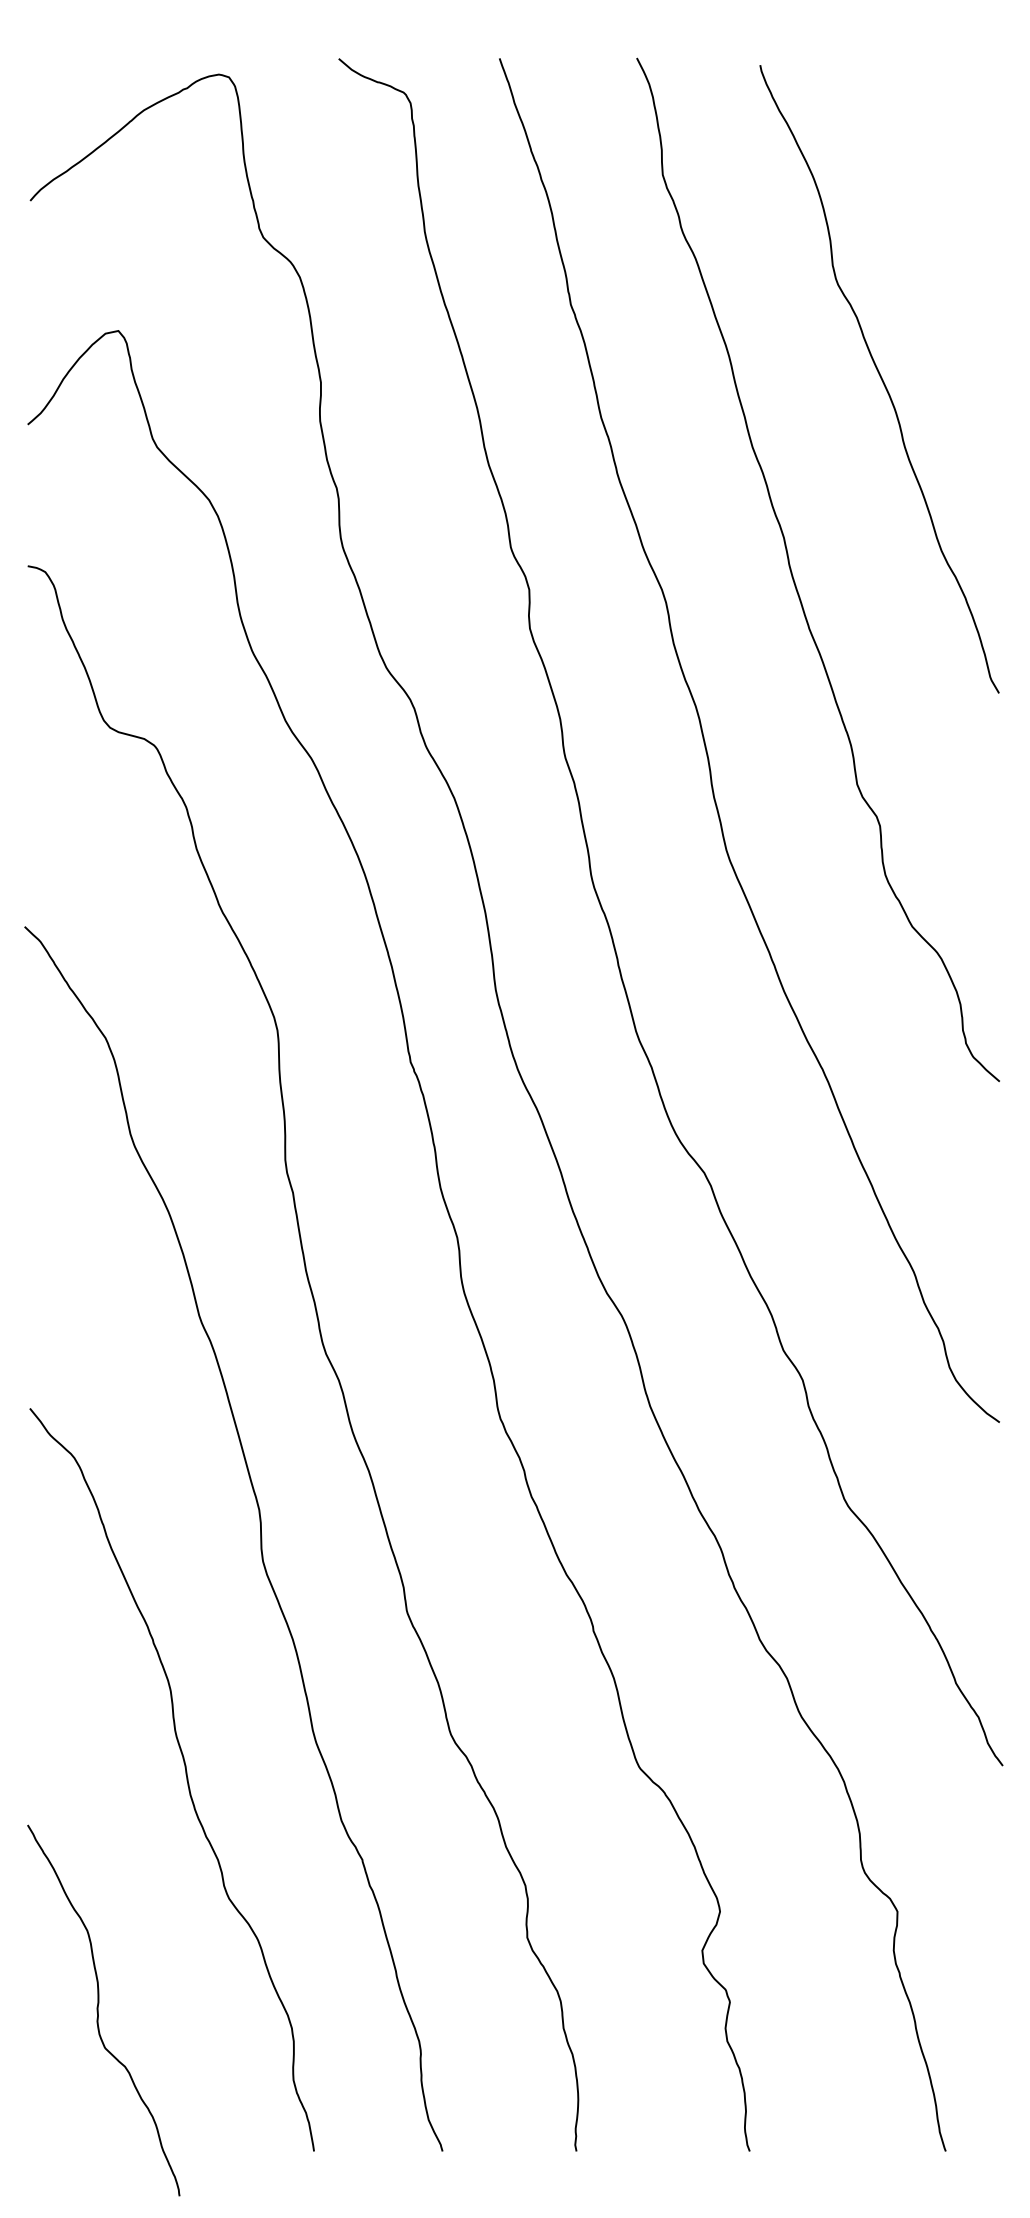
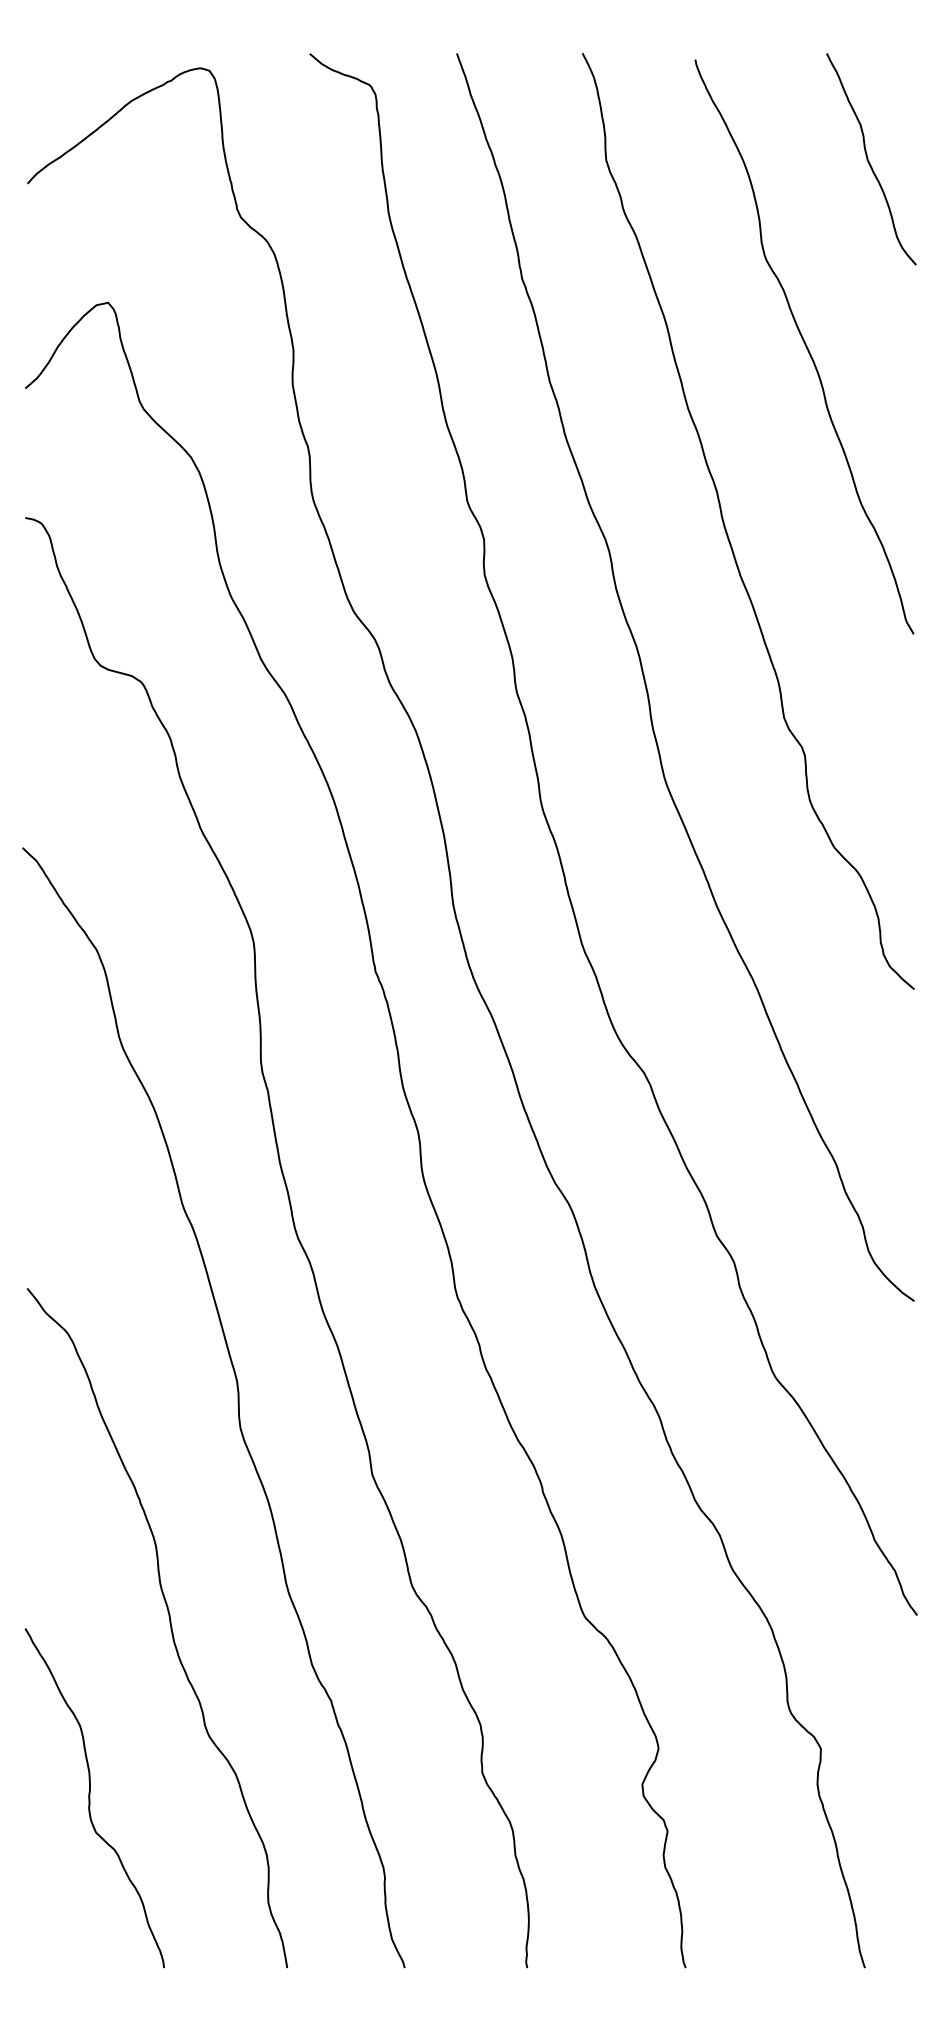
curve: (950, 176) -> (869, 161), added
curve: (99, 2010) -> (90, 1798), moved

